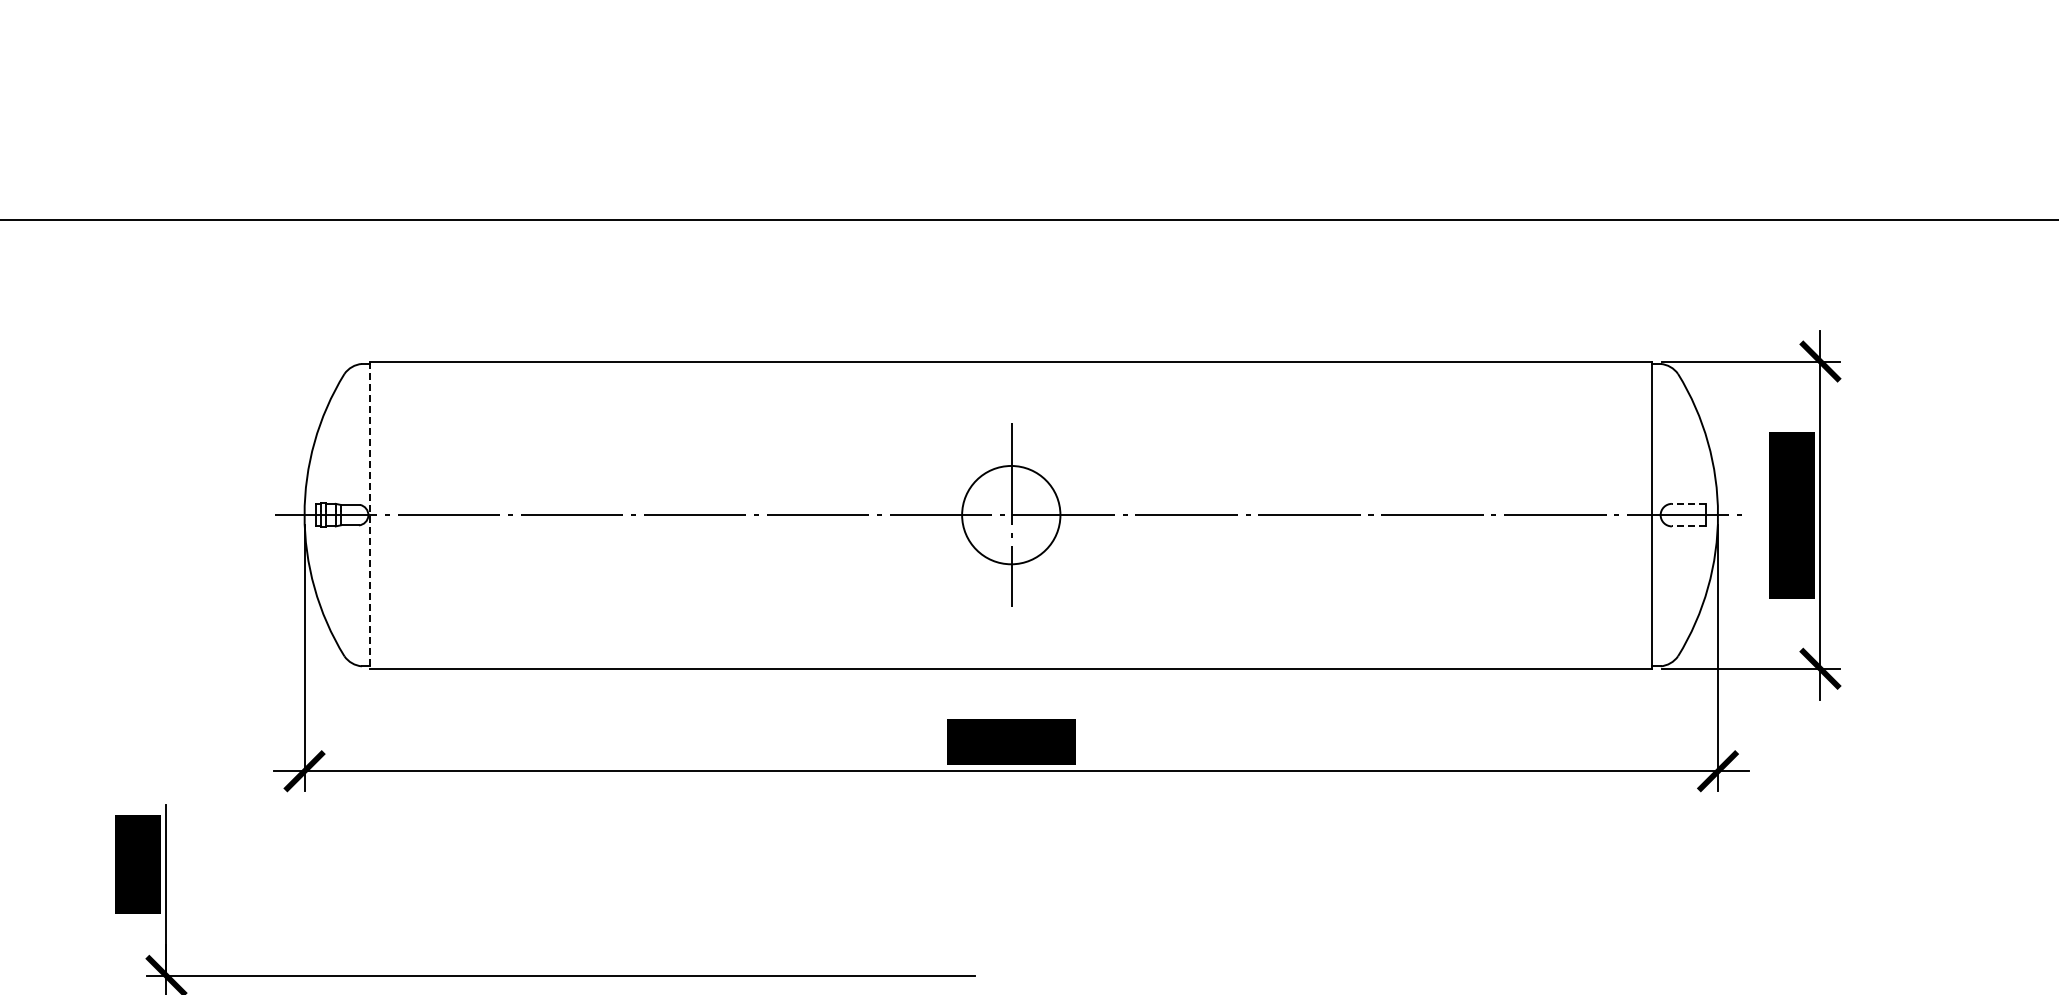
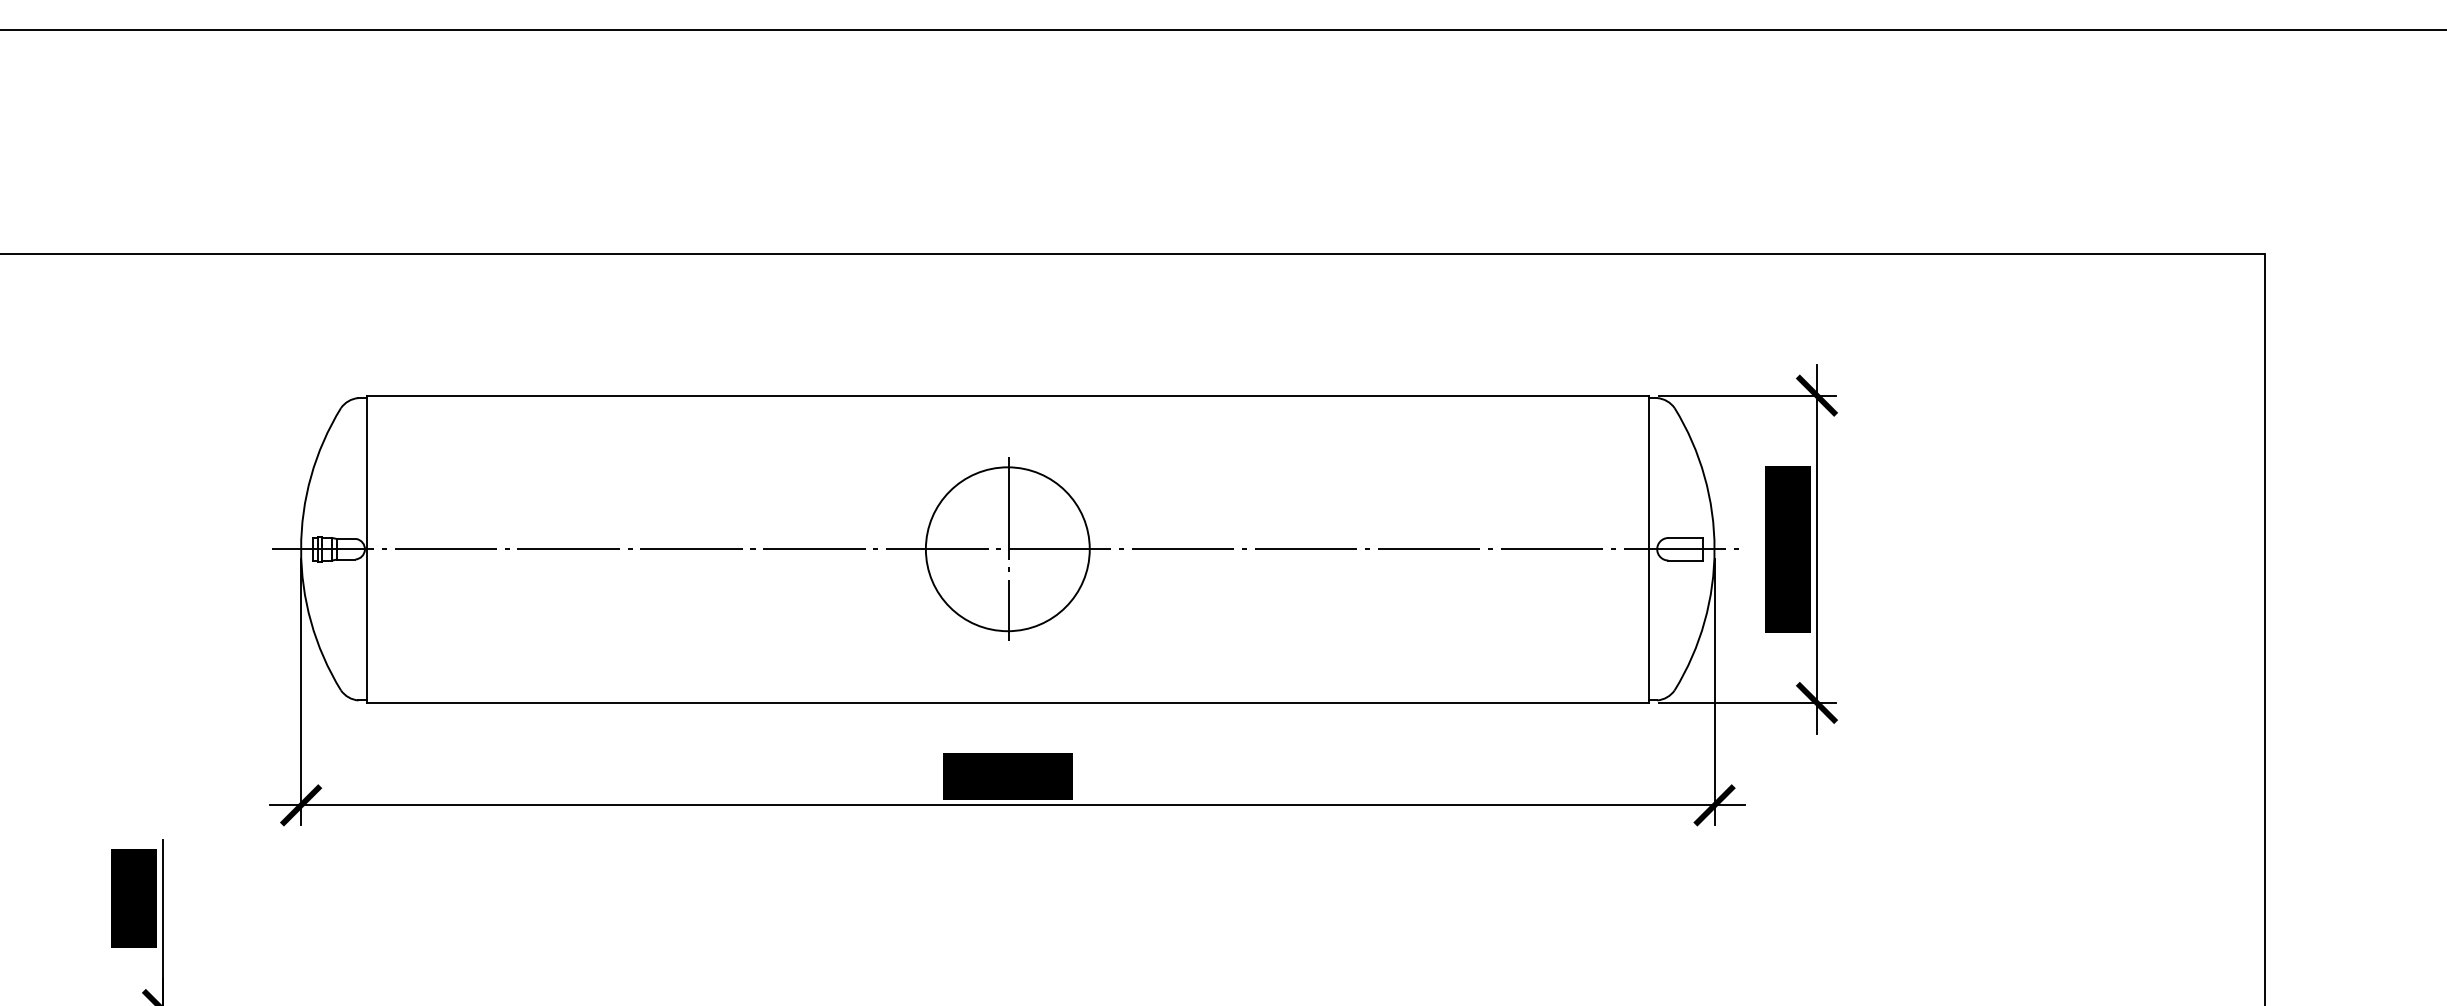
line: (1688, 504) -> (1685, 538), dashed -> solid
line: (369, 515) -> (366, 549), dashed -> solid
circle: (1010, 515) -> (1007, 549), size x1.67
line: (1688, 526) -> (1685, 560), dashed -> solid

